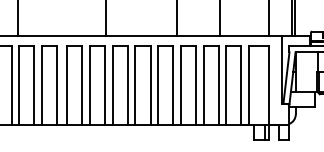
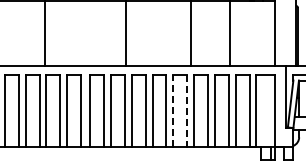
line: (158, 85) -> (173, 110), solid -> dashed
line: (173, 85) -> (187, 110), solid -> dashed

